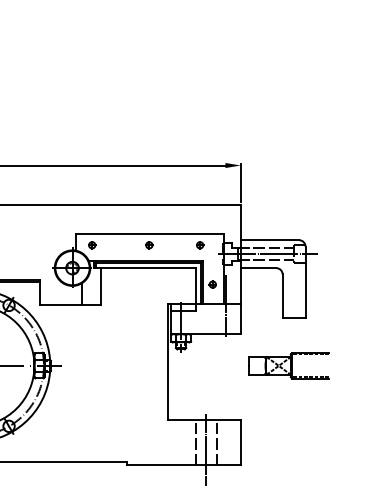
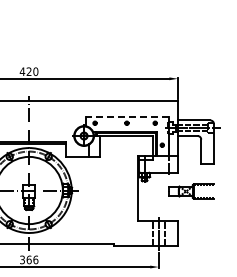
line: (148, 233) -> (126, 116), solid -> dashed
part: (288, 365) -> (191, 191), moved

